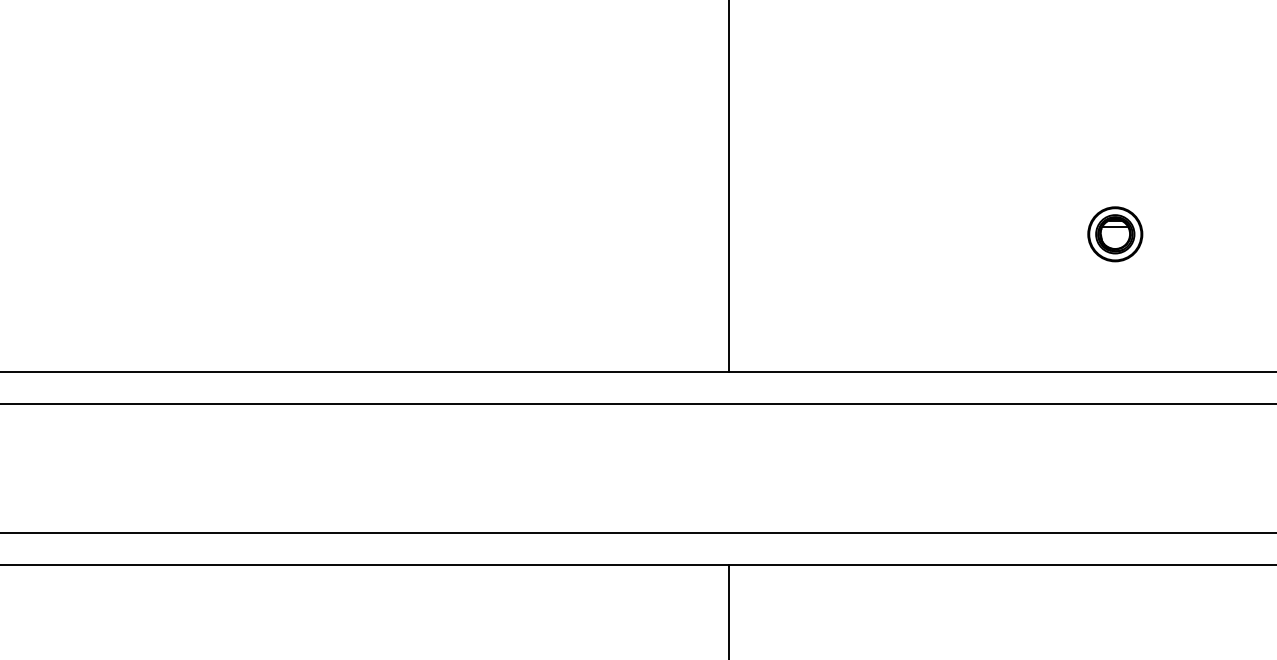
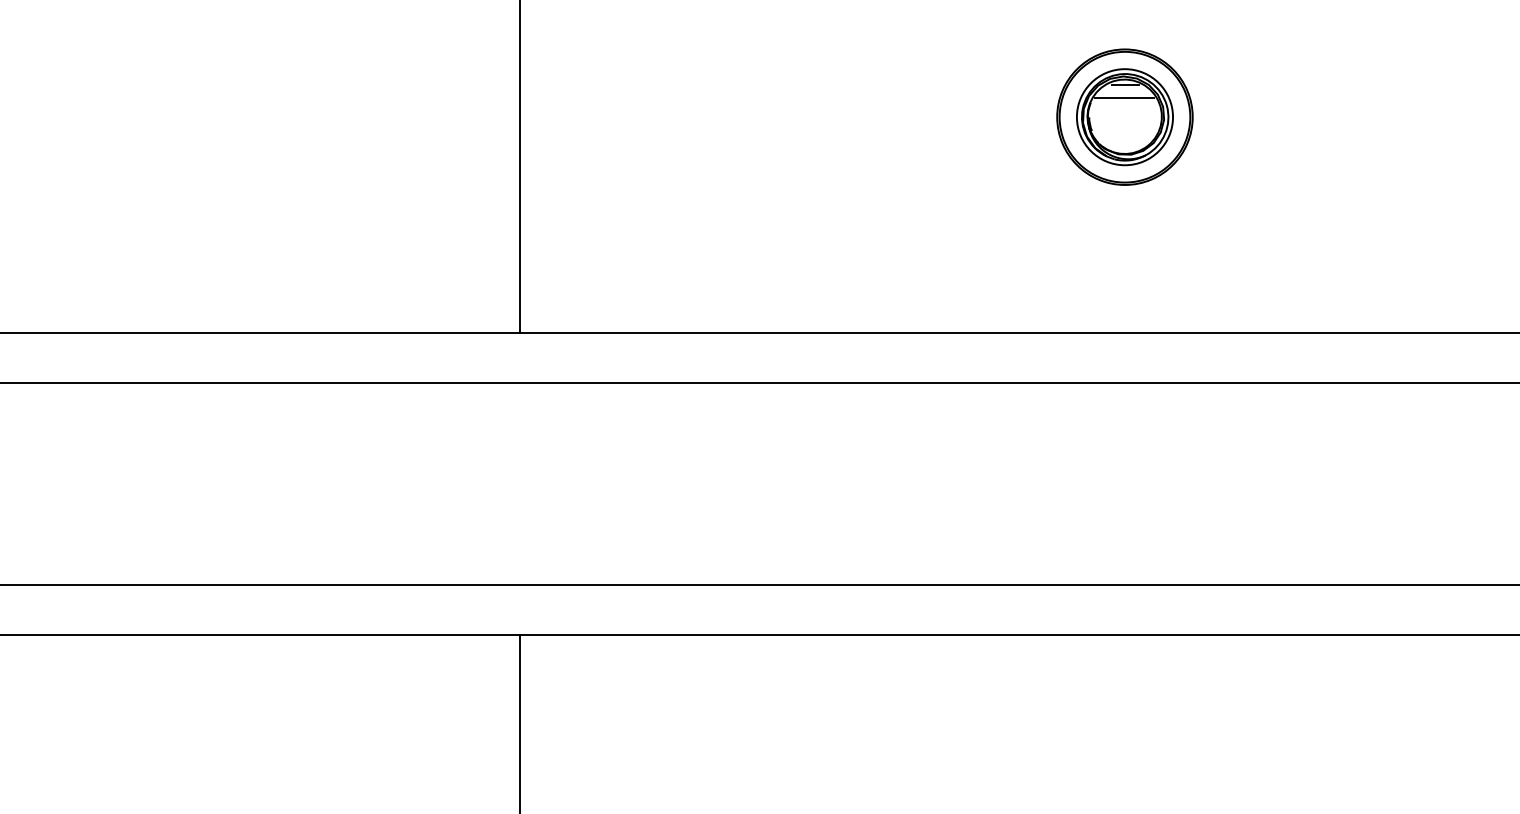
part: (1115, 234) -> (1125, 117), size x1.6

